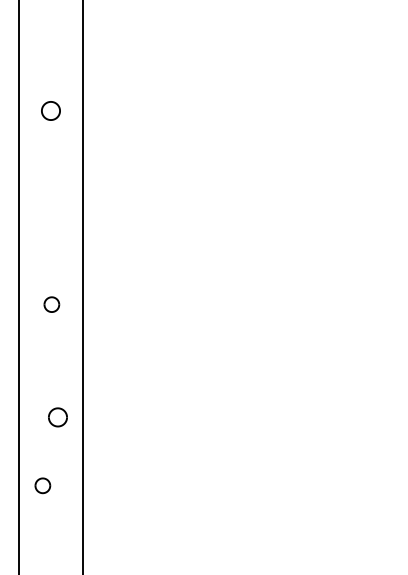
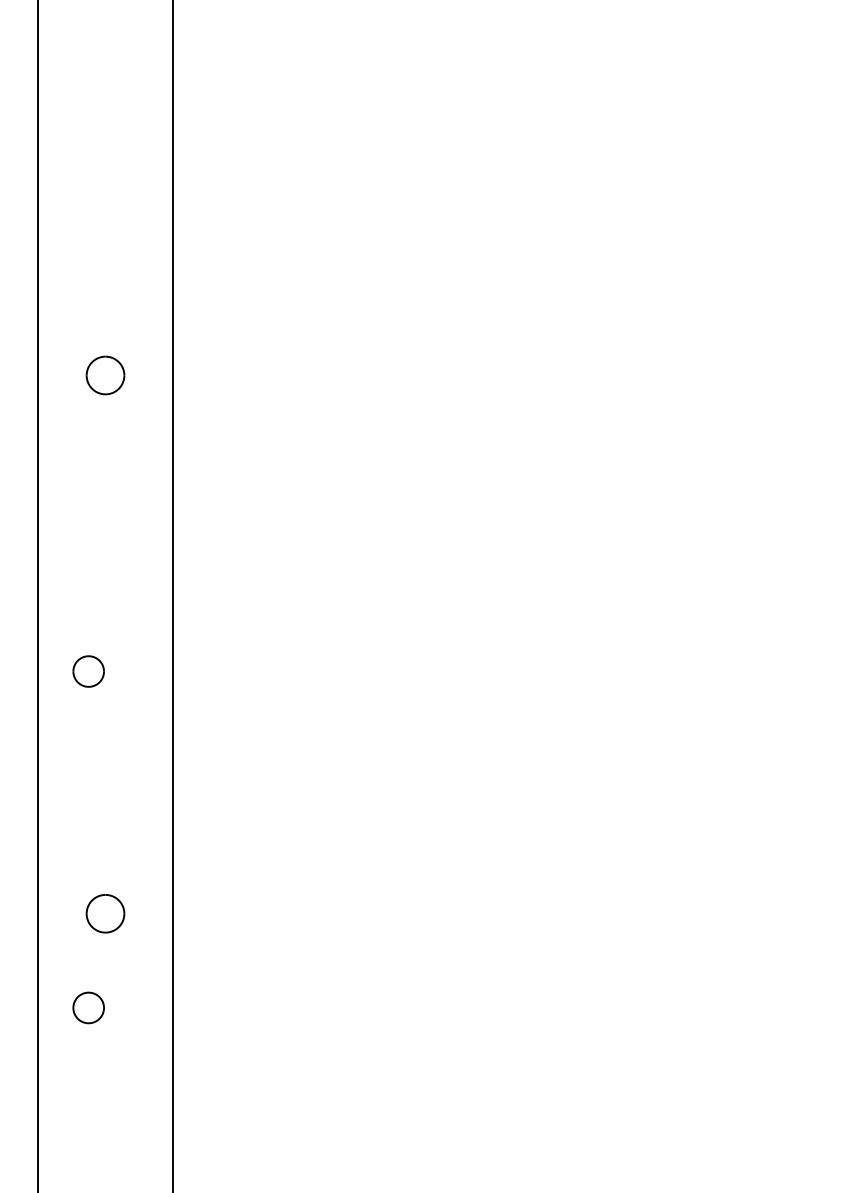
part: (50, 110) -> (104, 374), moved
part: (51, 304) -> (87, 671), moved
part: (57, 417) -> (104, 913), moved

